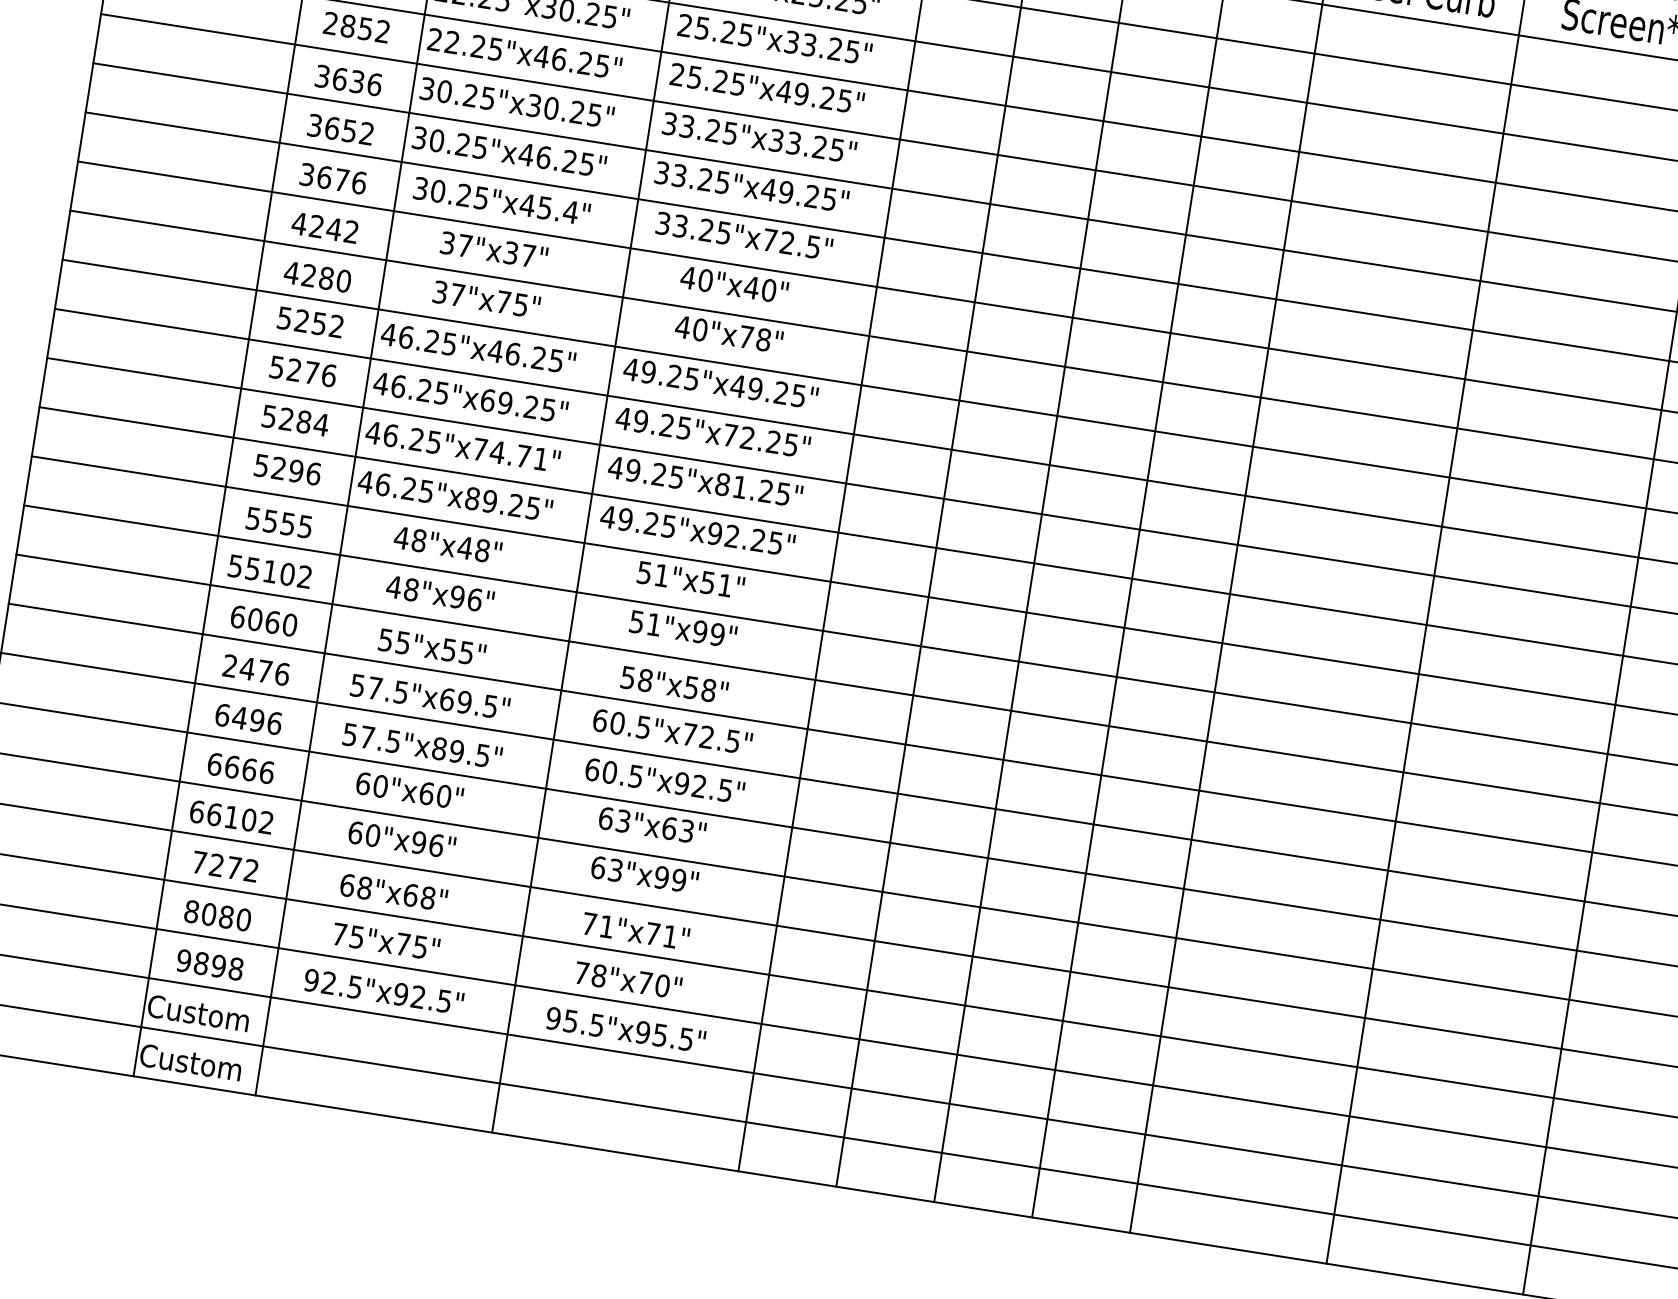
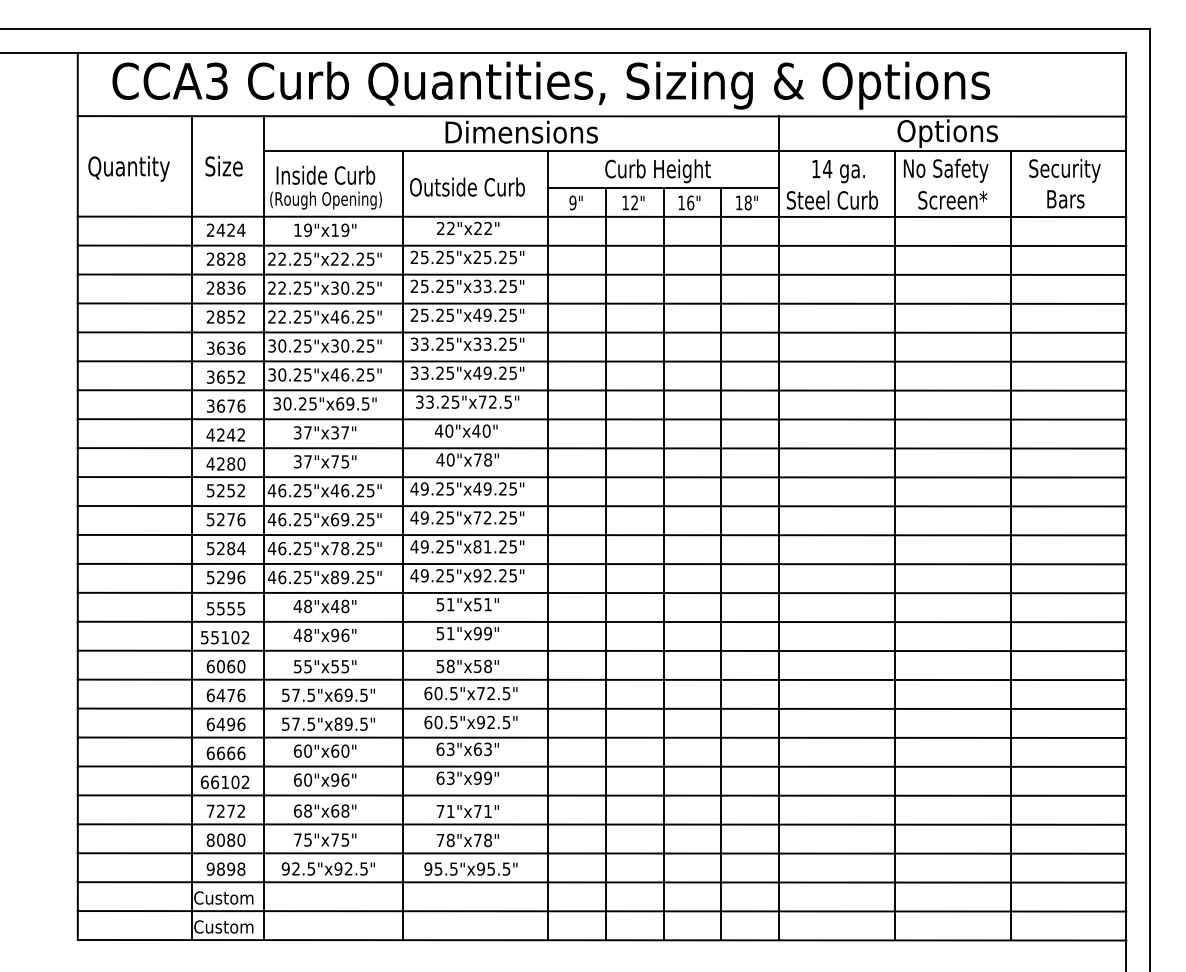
text: (548, 207) -> (352, 403), 30.25"x45.4" -> 30.25"x69.5"
text: (518, 455) -> (357, 548), 46.25"x74.71" -> 46.25"x78.25"
text: (229, 665) -> (210, 695), 2476 -> 6476
text: (663, 986) -> (488, 840), 78"x70" -> 78"x78"

